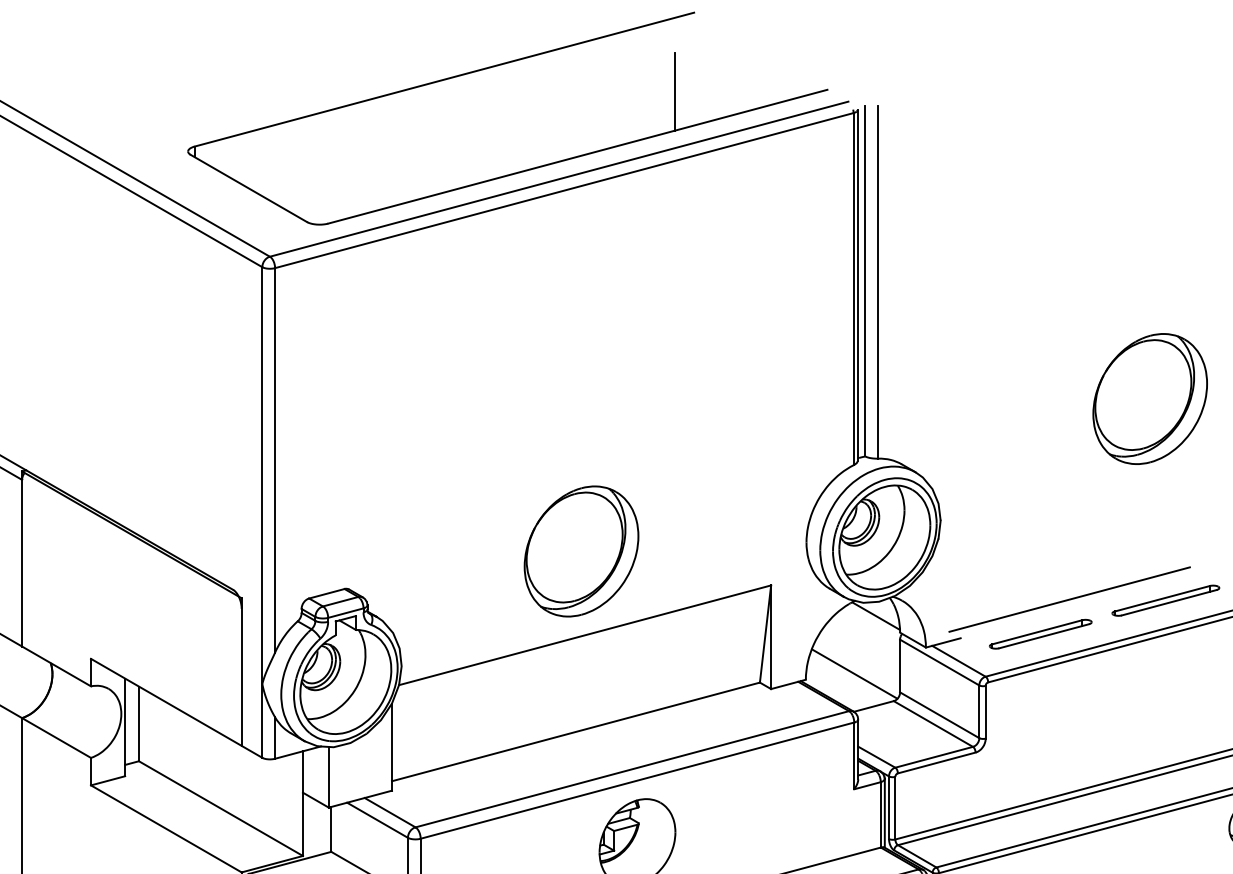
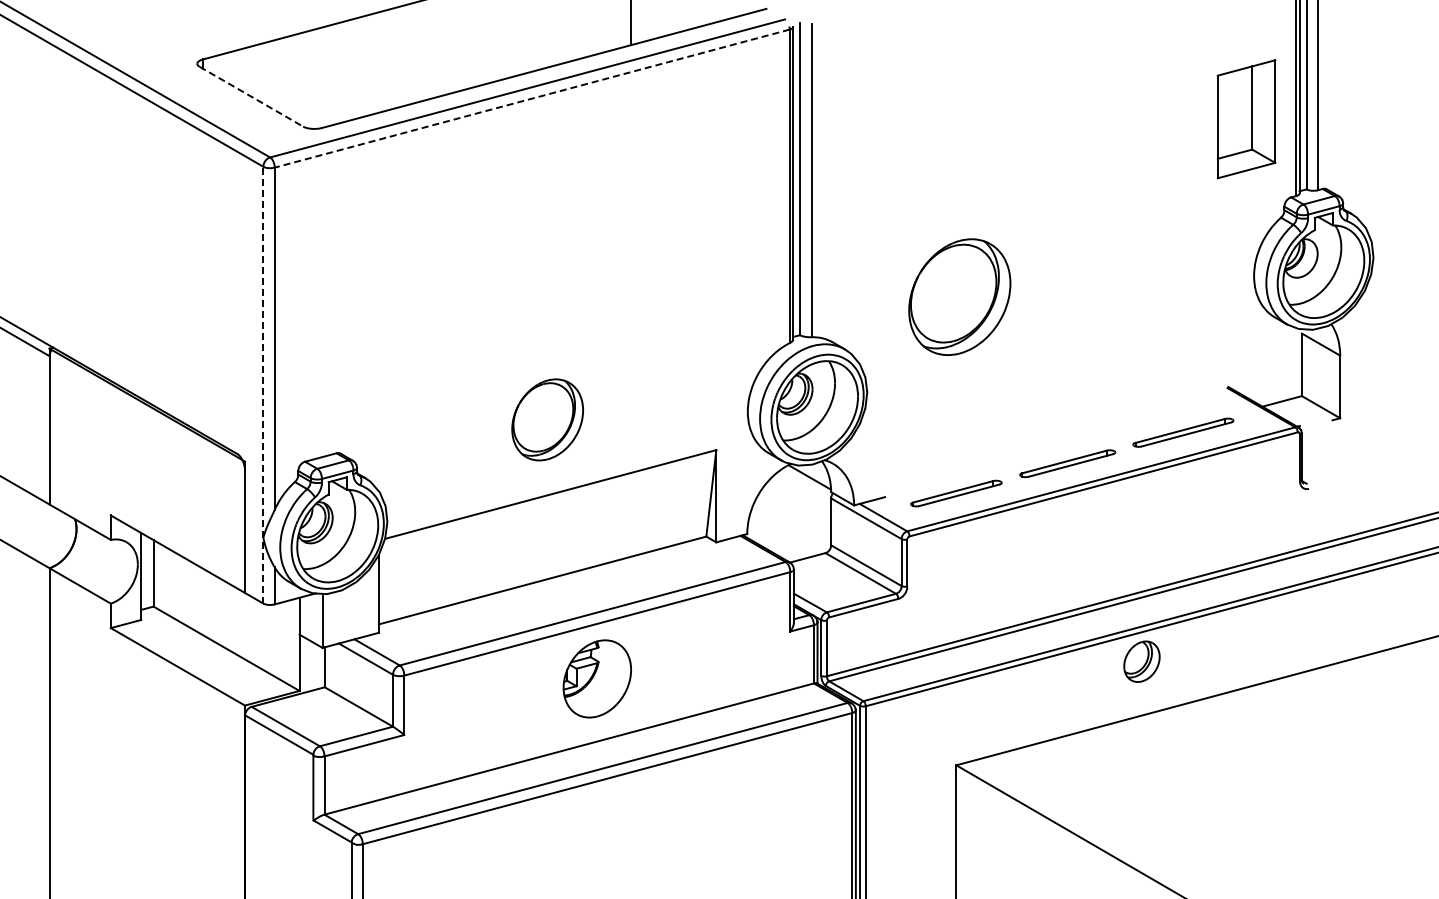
line: (248, 188) -> (251, 96), solid -> dashed
line: (564, 190) -> (532, 98), solid -> dashed
part: (1149, 398) -> (959, 296), moved
line: (262, 511) -> (263, 384), solid -> dashed
part: (581, 551) -> (547, 419), size x0.7
line: (1070, 599) -> (982, 462), removed
line: (854, 673) -> (790, 528), removed

